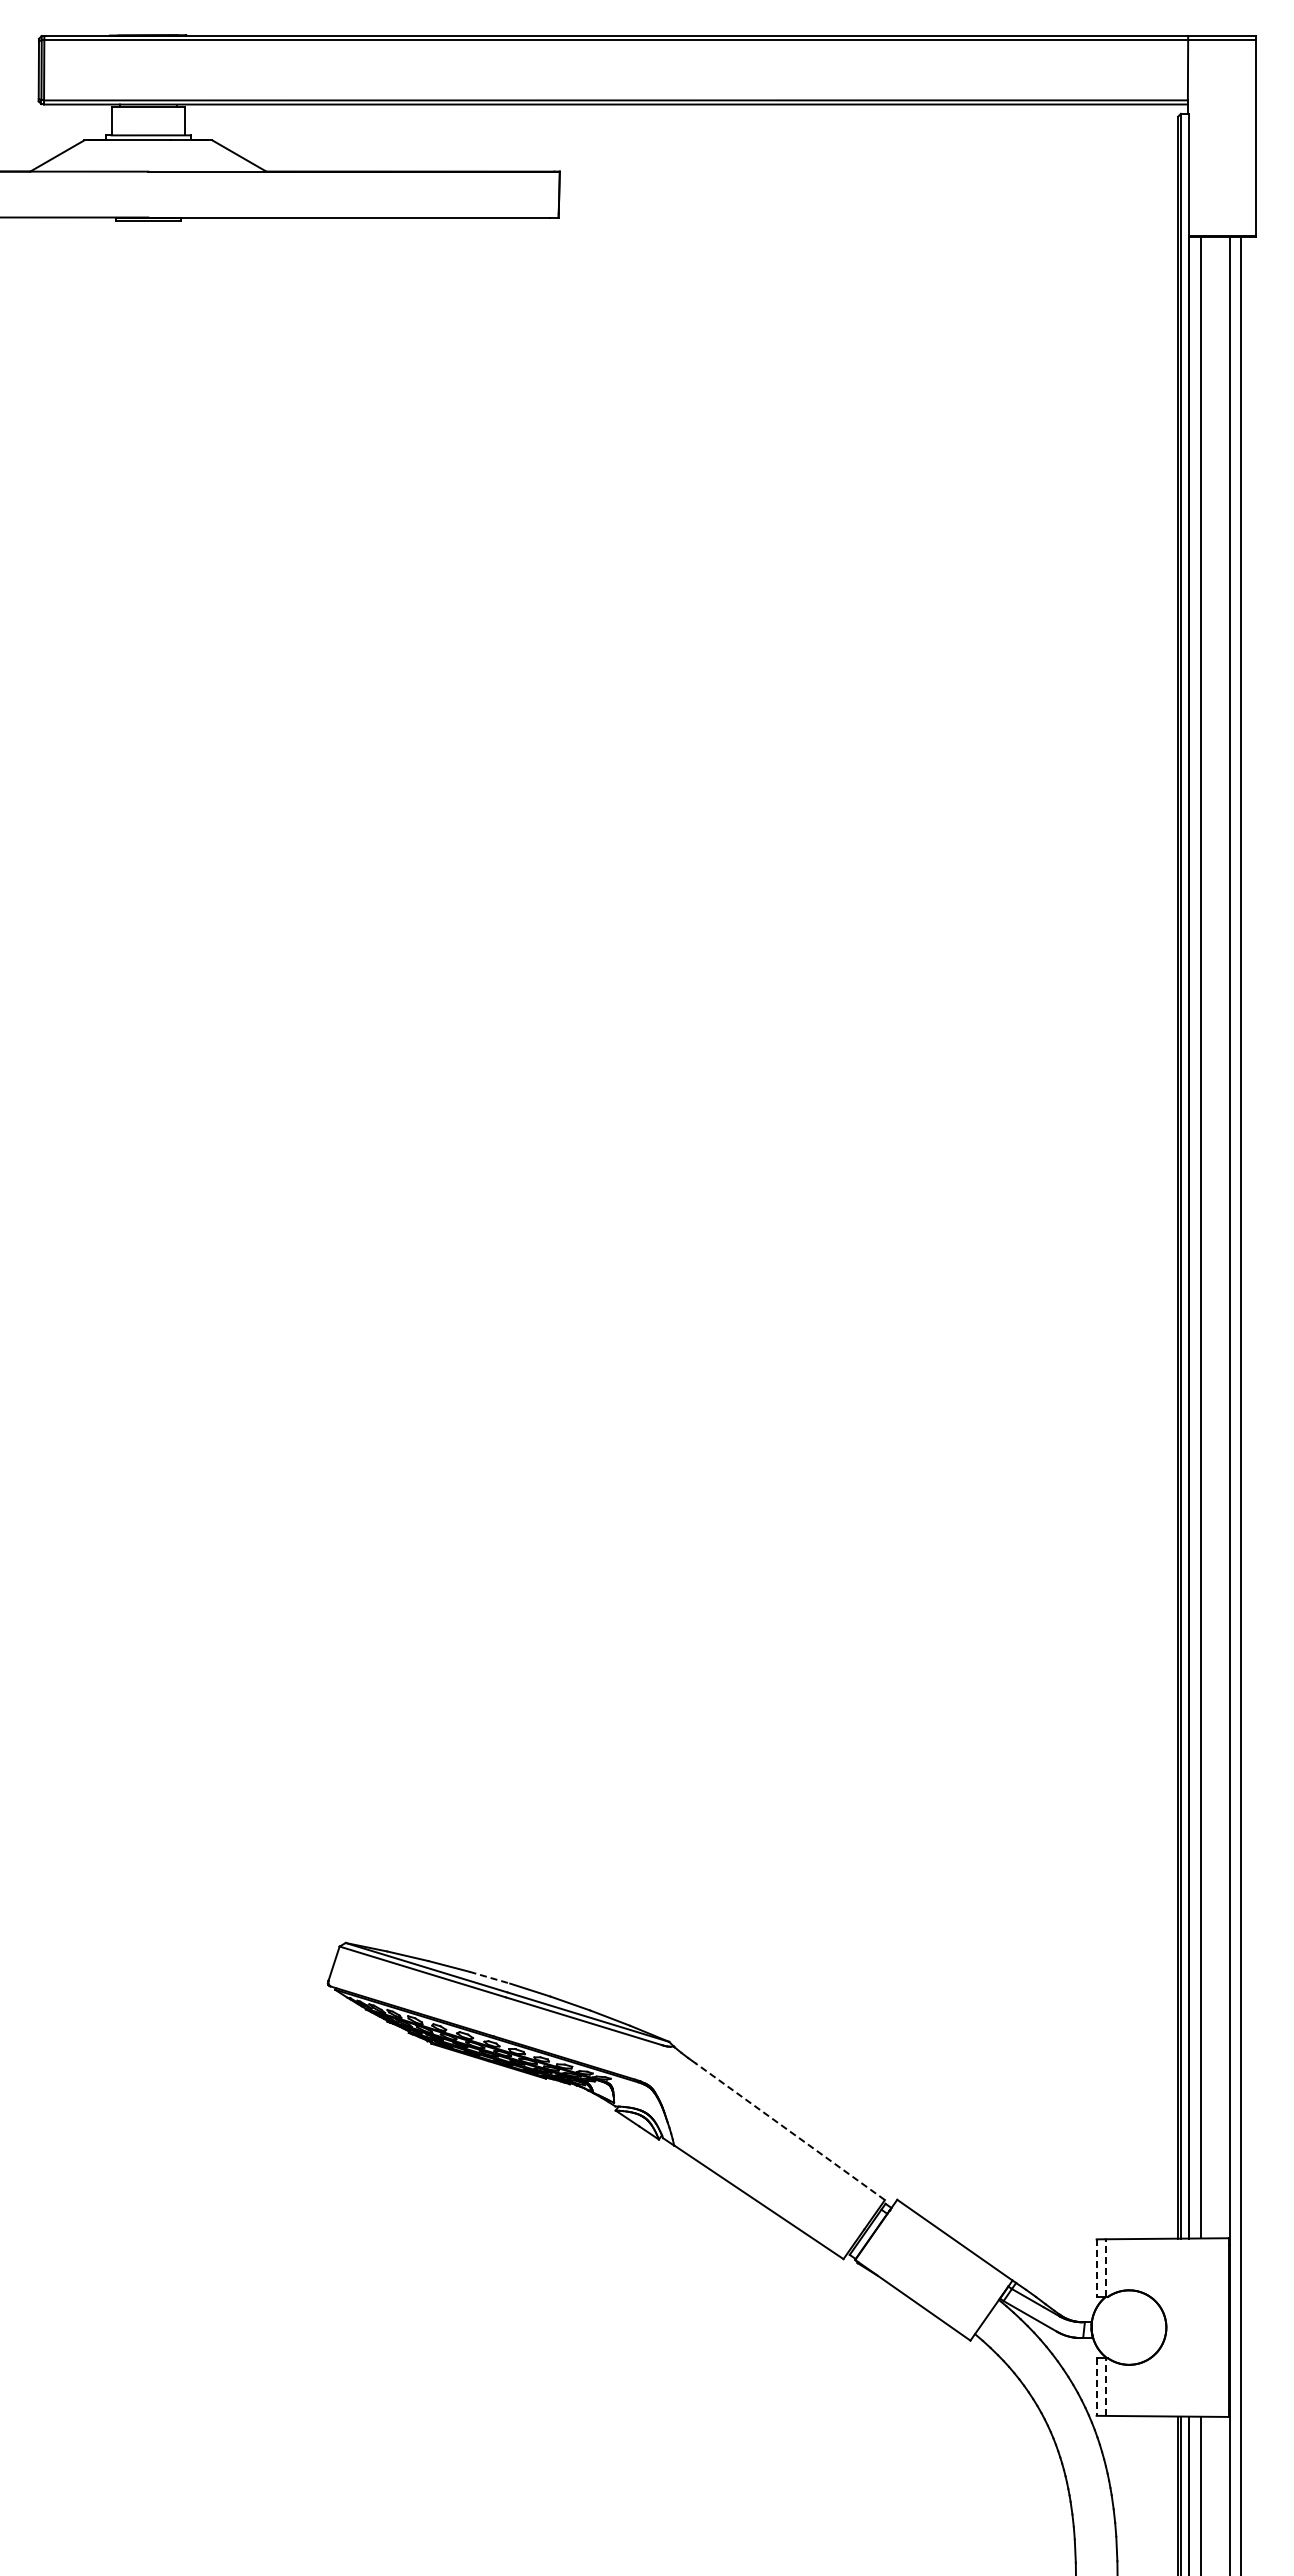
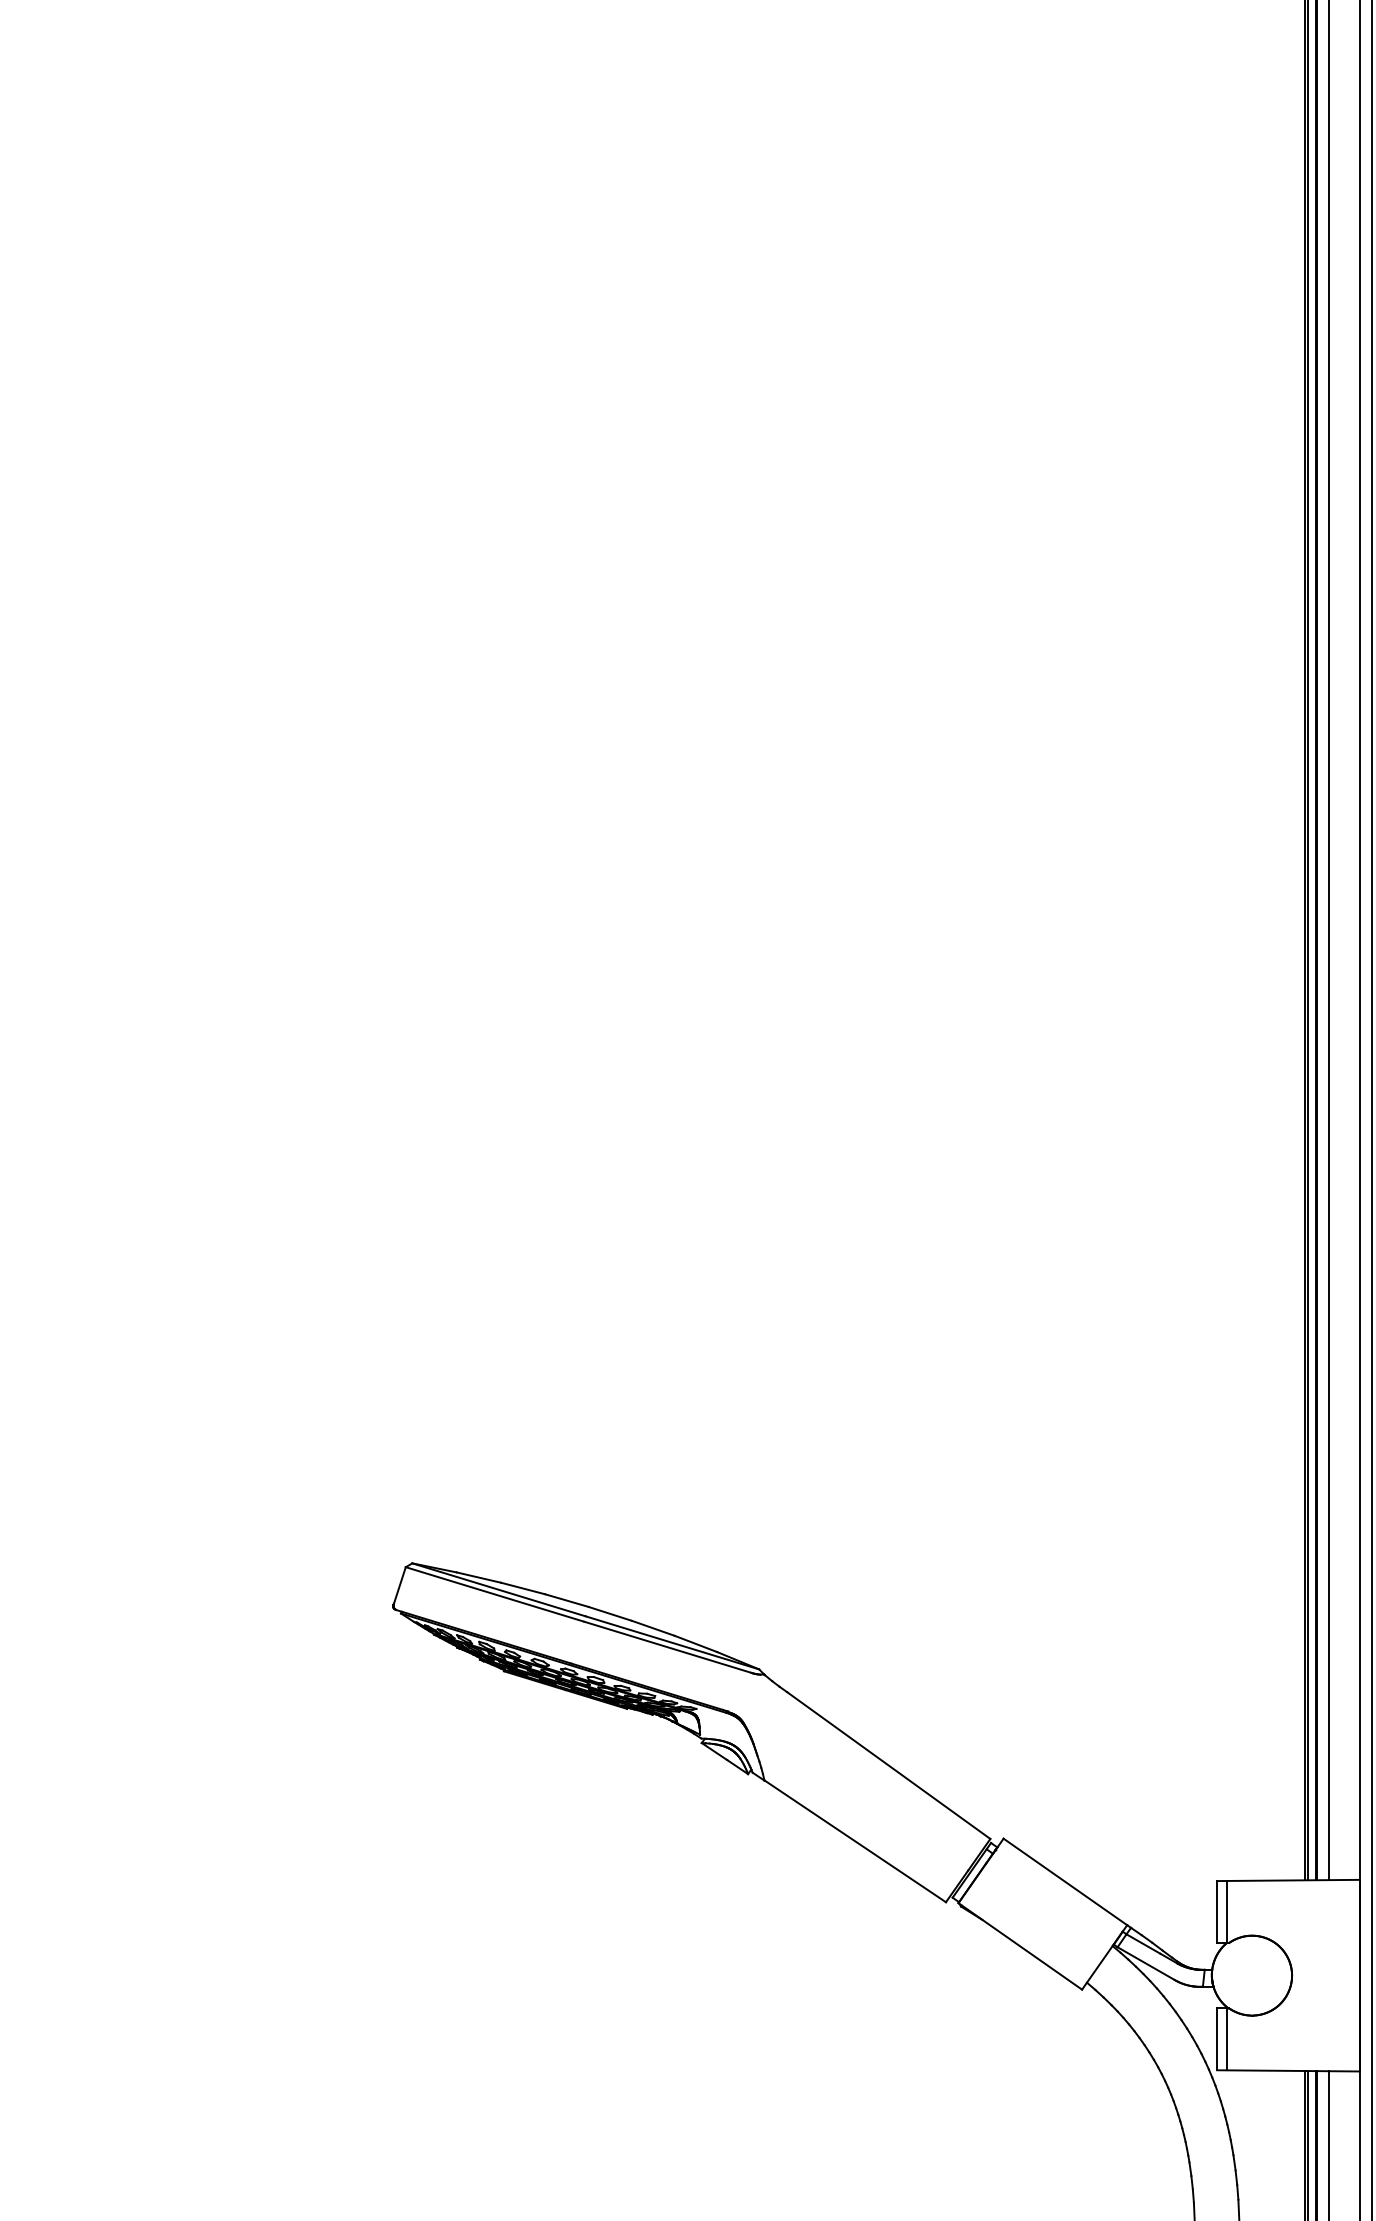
line: (490, 1977) -> (567, 1600), dashed -> solid
line: (790, 2131) -> (889, 1765), dashed -> solid
line: (1096, 2268) -> (1217, 1912), dashed -> solid
line: (1105, 2268) -> (1226, 1912), dashed -> solid
line: (1096, 2387) -> (1217, 2039), dashed -> solid
line: (1105, 2387) -> (1226, 2039), dashed -> solid

